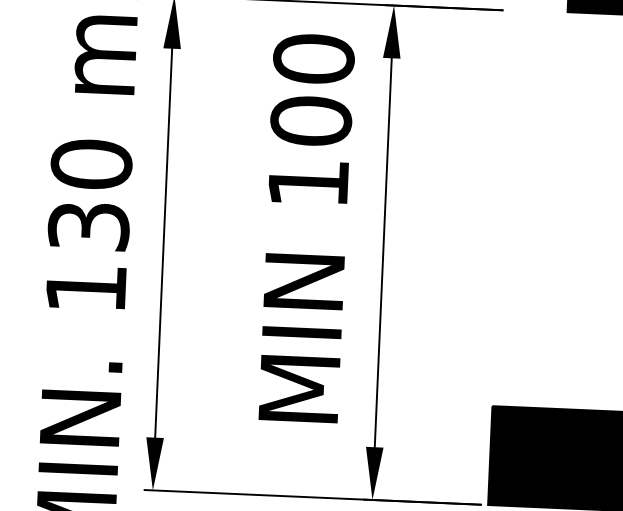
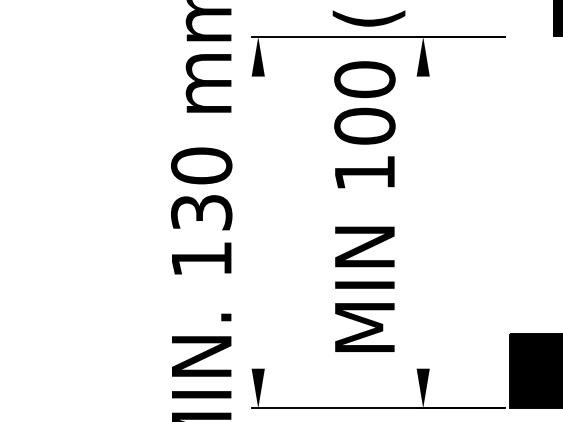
line: (163, 243) -> (258, 222), removed
line: (383, 252) -> (423, 222), removed

